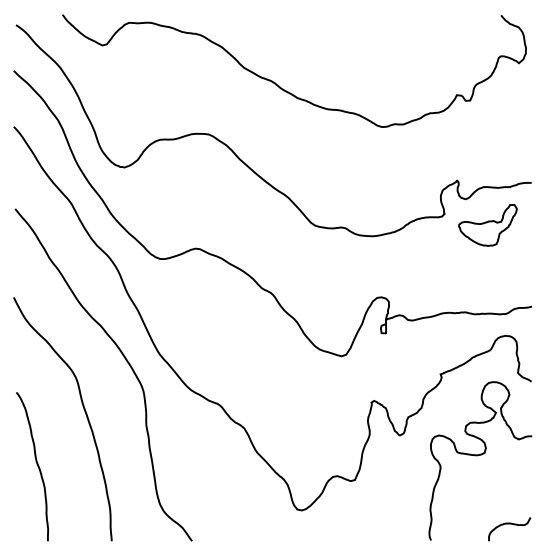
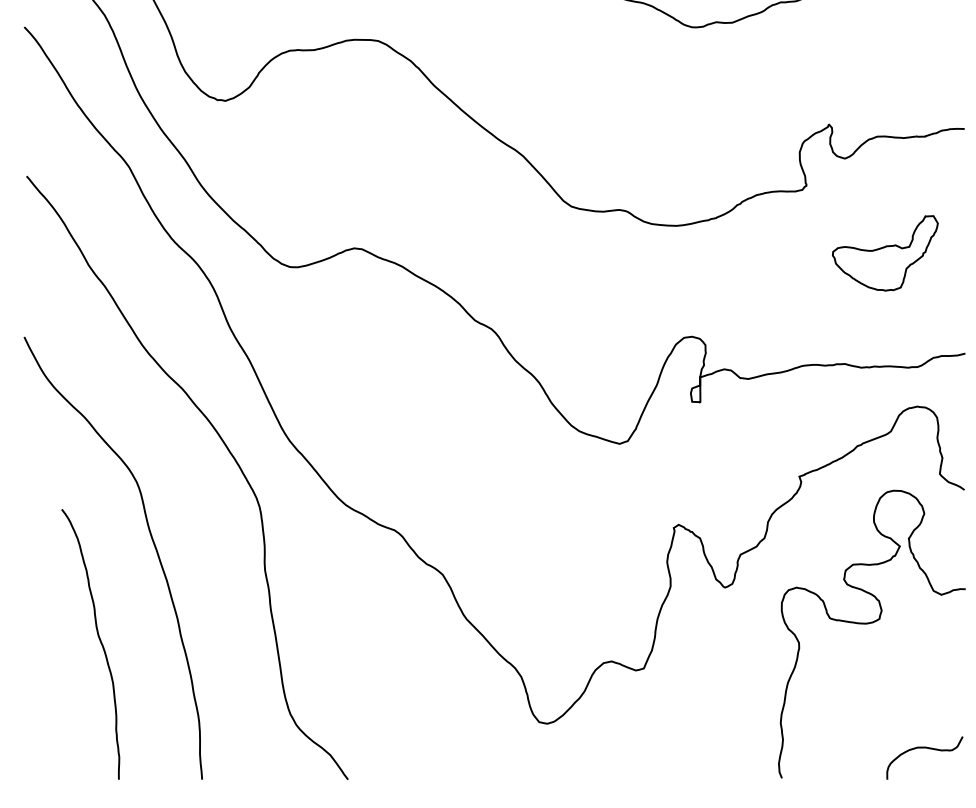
part: (487, 225) -> (884, 253), moved
curve: (36, 464) -> (98, 640), moved

